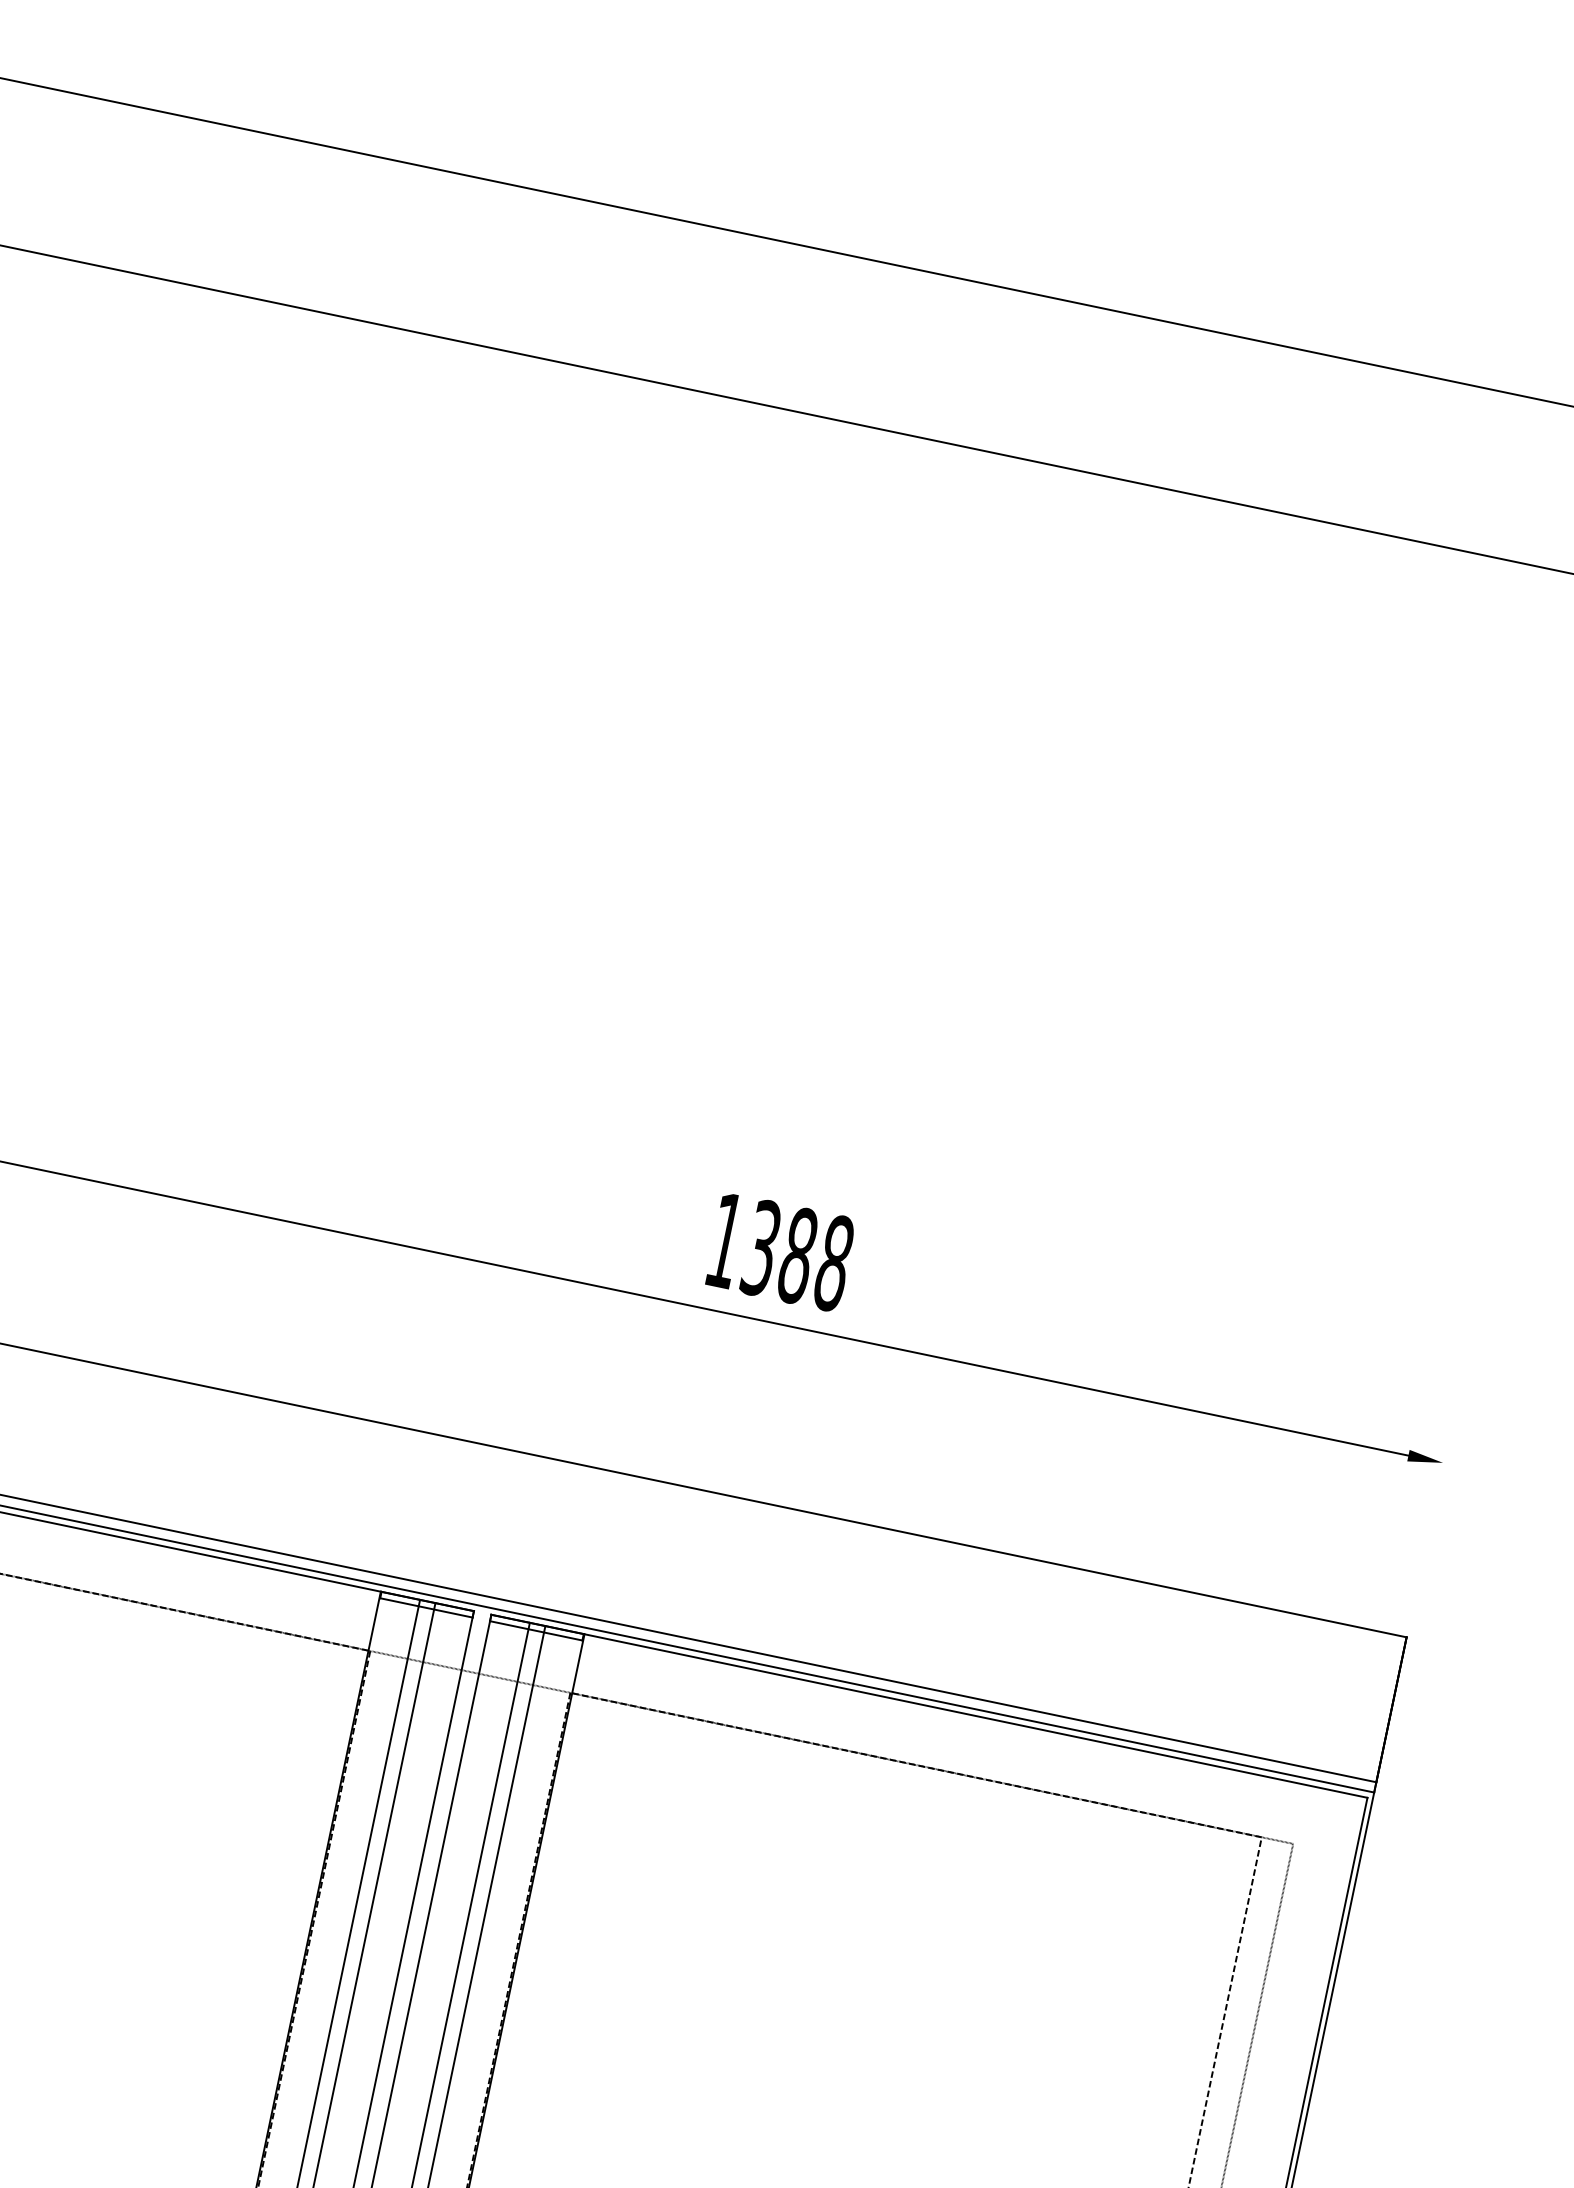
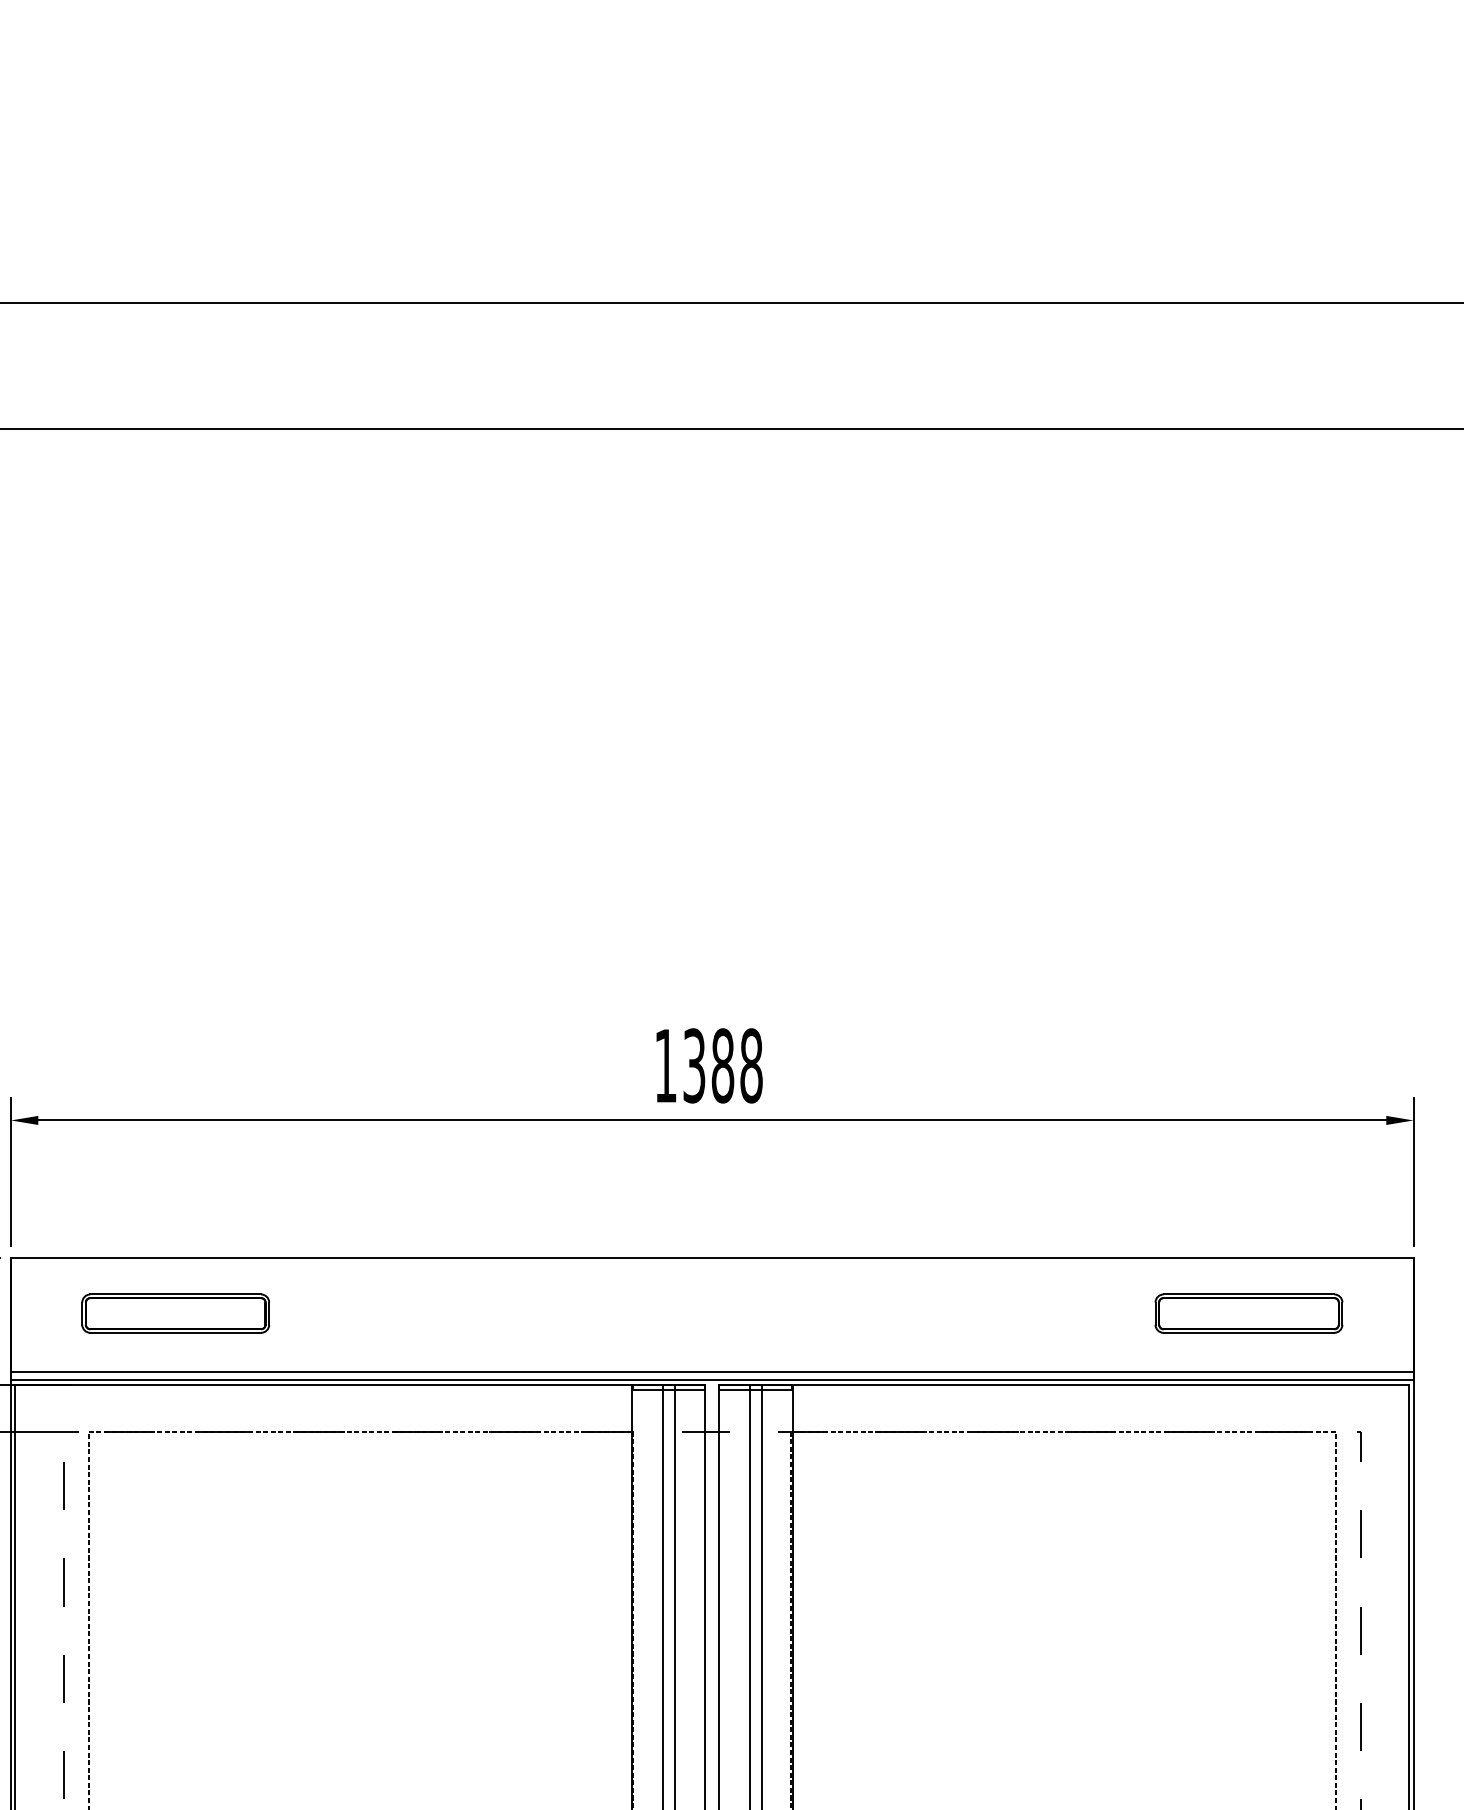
text: (780, 1251) -> (709, 1065), moved
line: (1429, 1527) -> (1413, 1171), added
part: (1182, 1664) -> (1248, 1313), added

